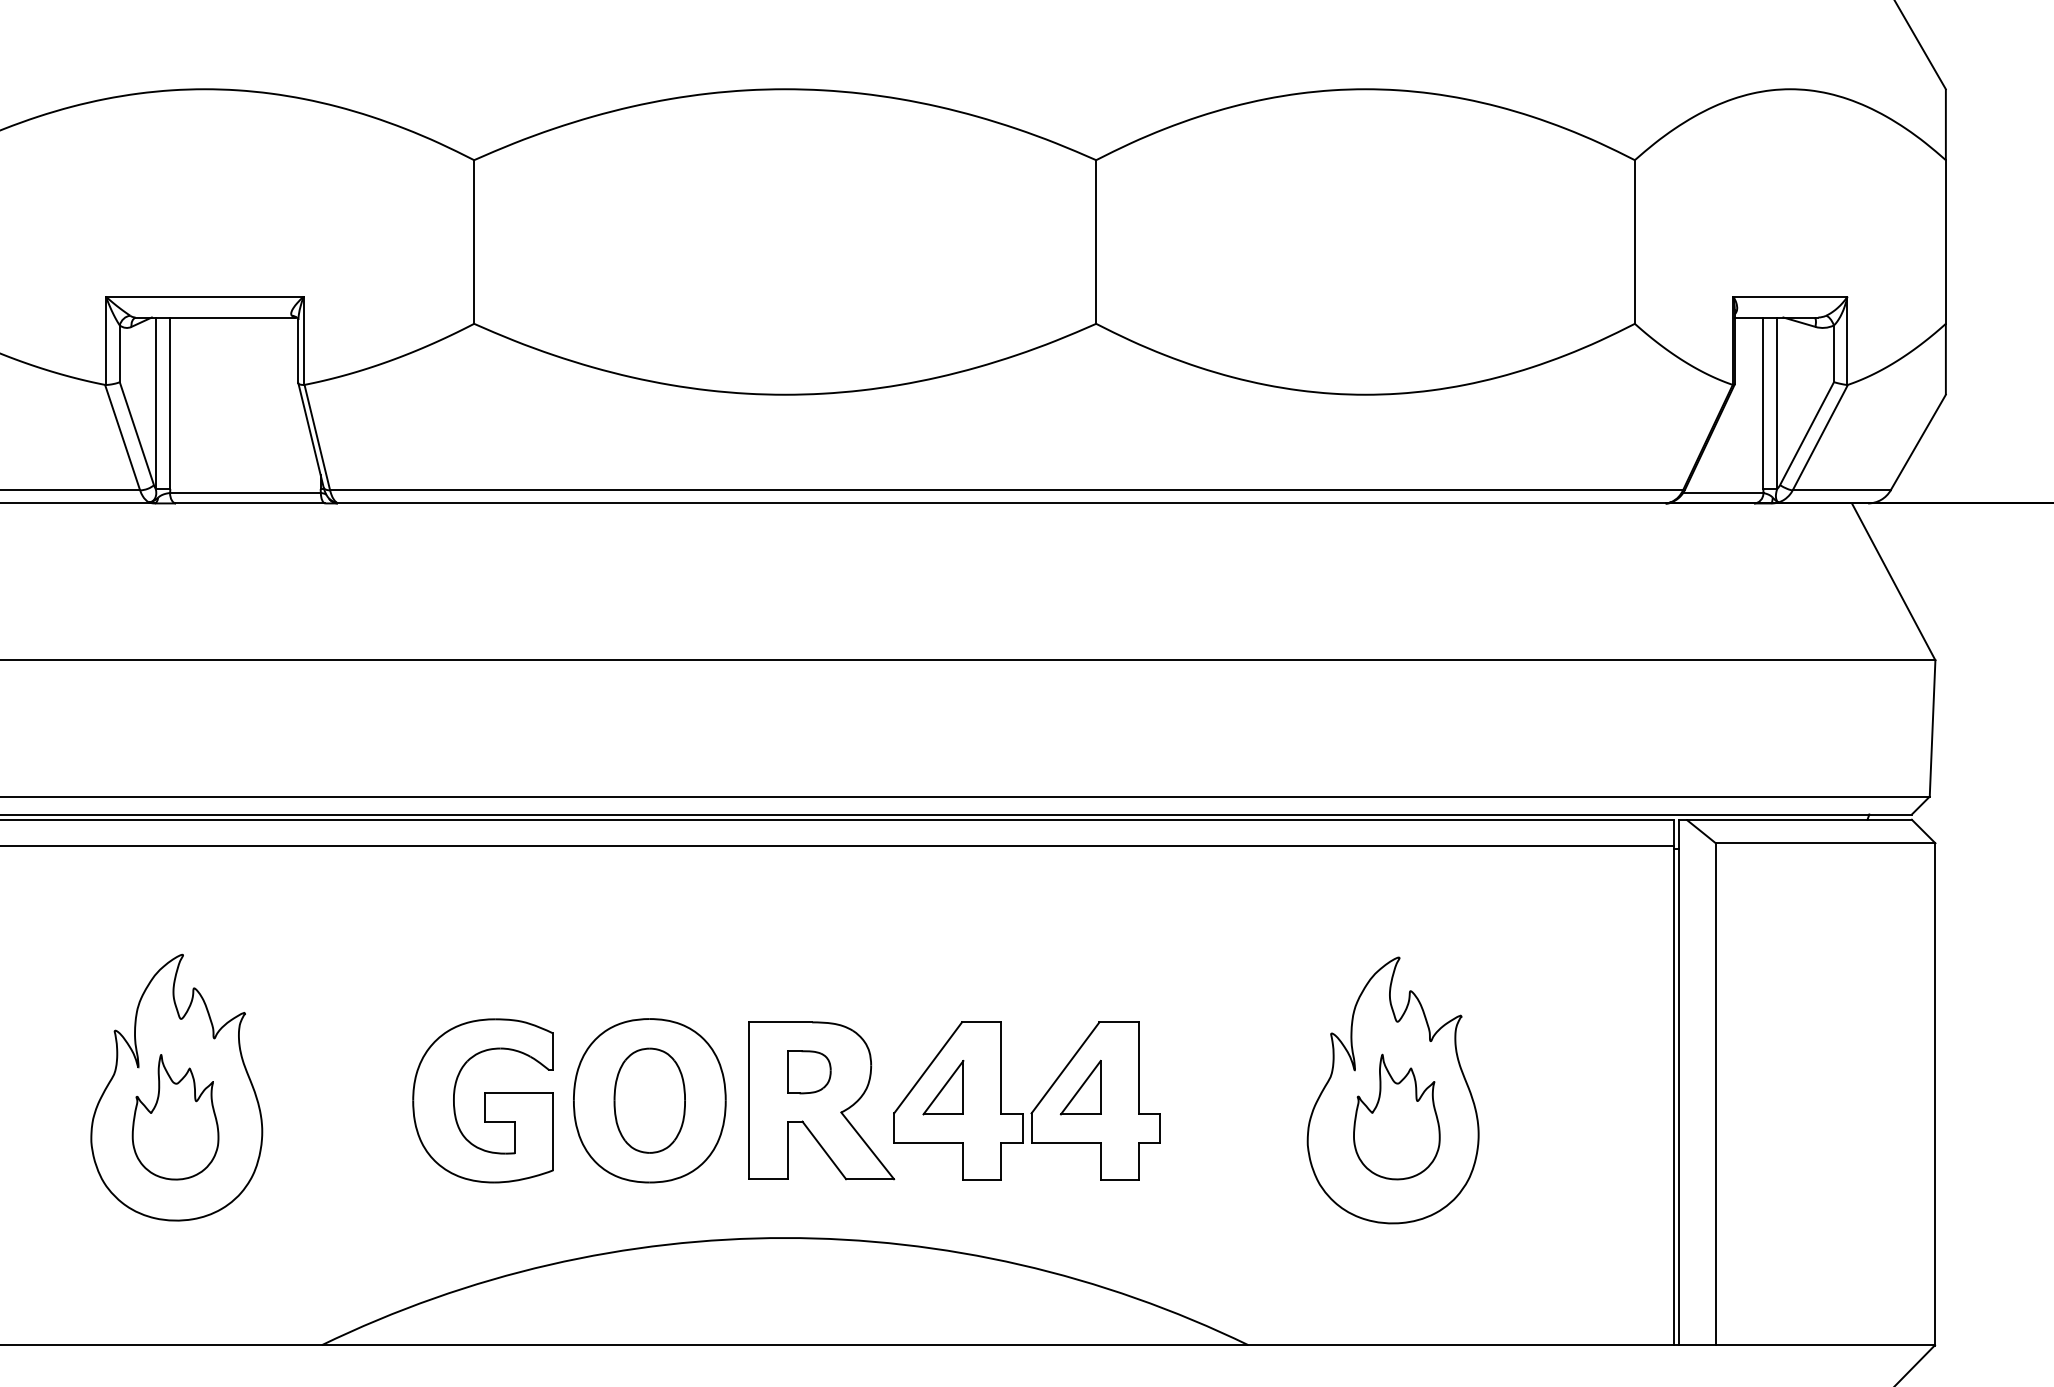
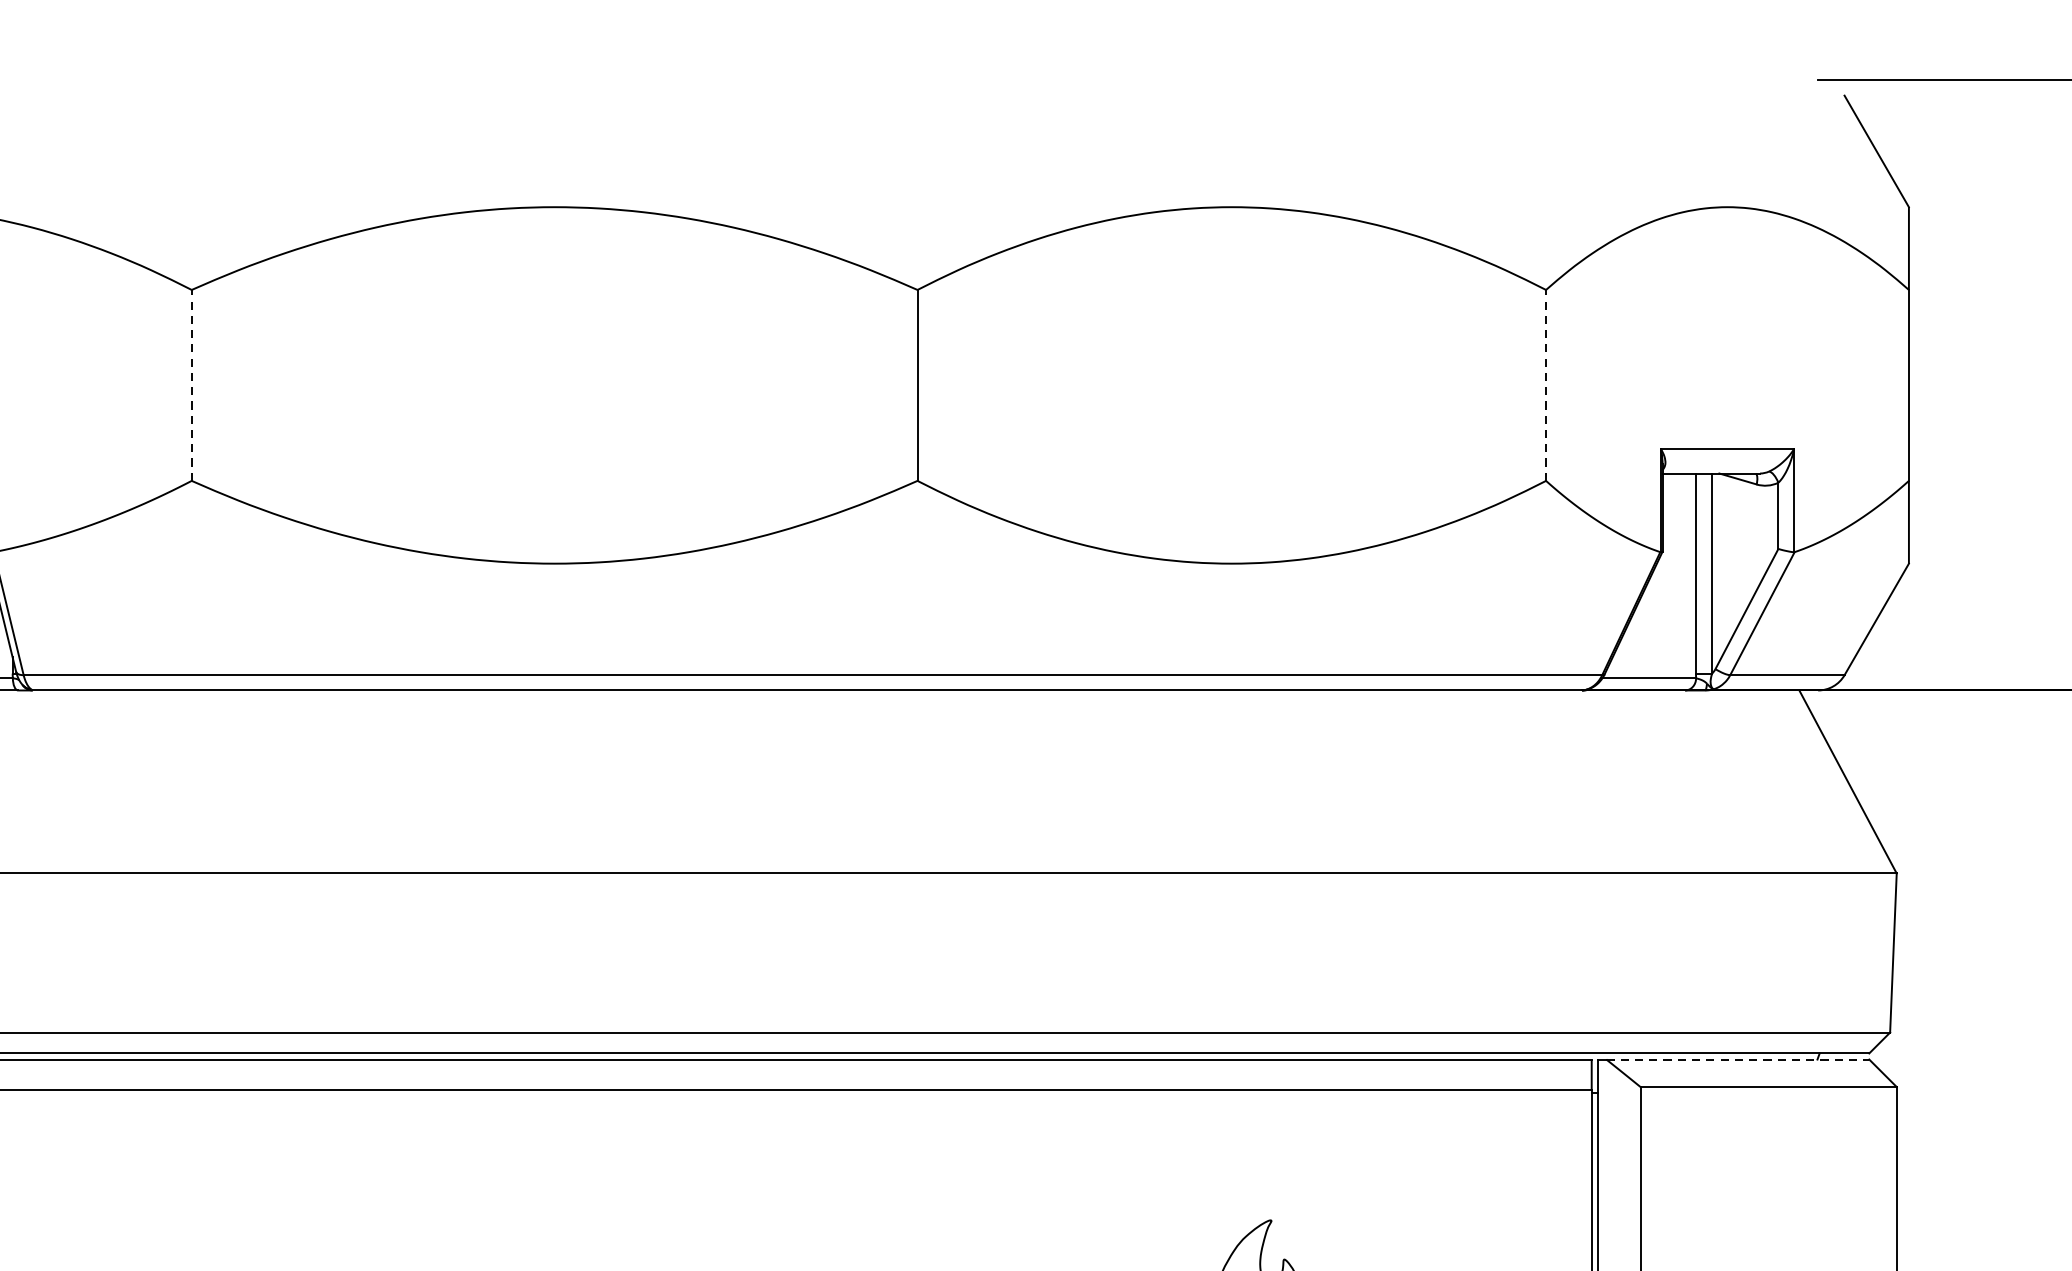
line: (474, 242) -> (192, 386), solid -> dashed
line: (1634, 242) -> (1545, 386), solid -> dashed
line: (1799, 819) -> (1738, 1059), solid -> dashed

